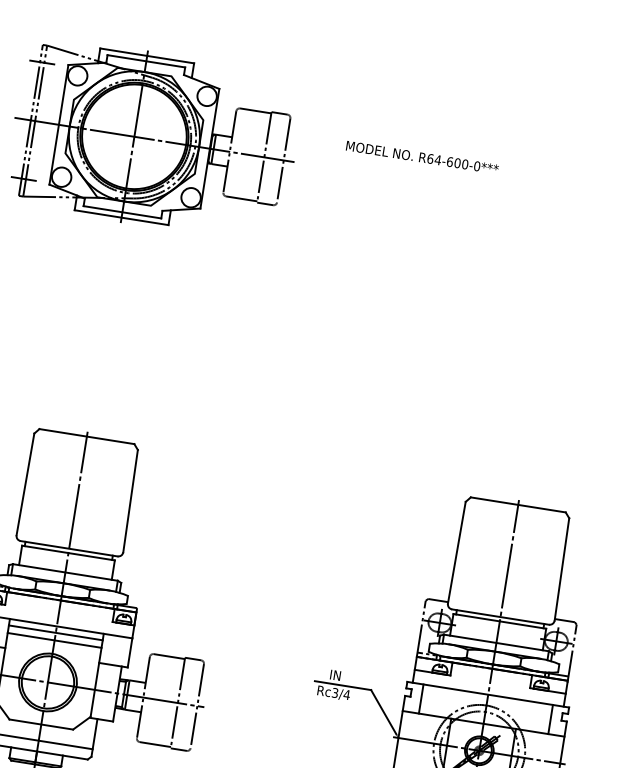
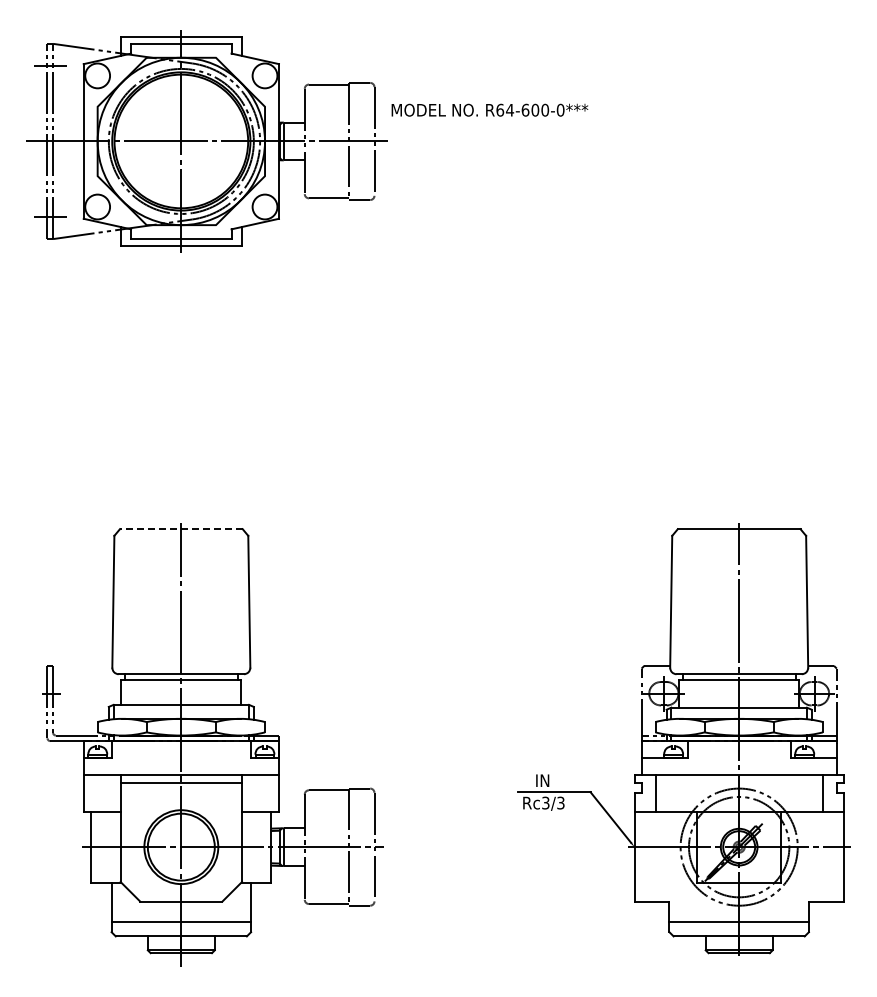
text: (422, 157) -> (489, 109), moved
line: (86, 436) -> (180, 529), solid -> dashed
line: (54, 640) -> (181, 792), removed
text: (346, 694) -> (560, 802), Rc3/4 -> Rc3/3

